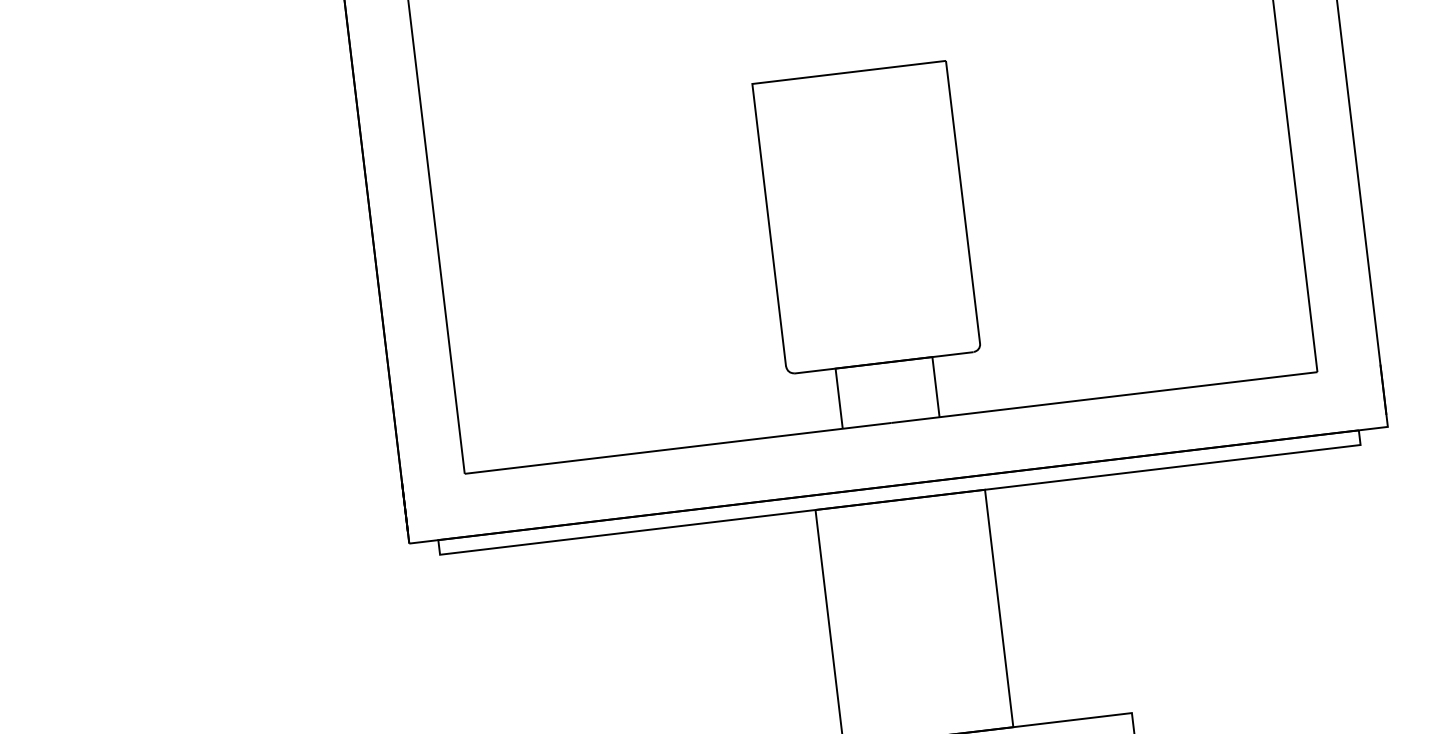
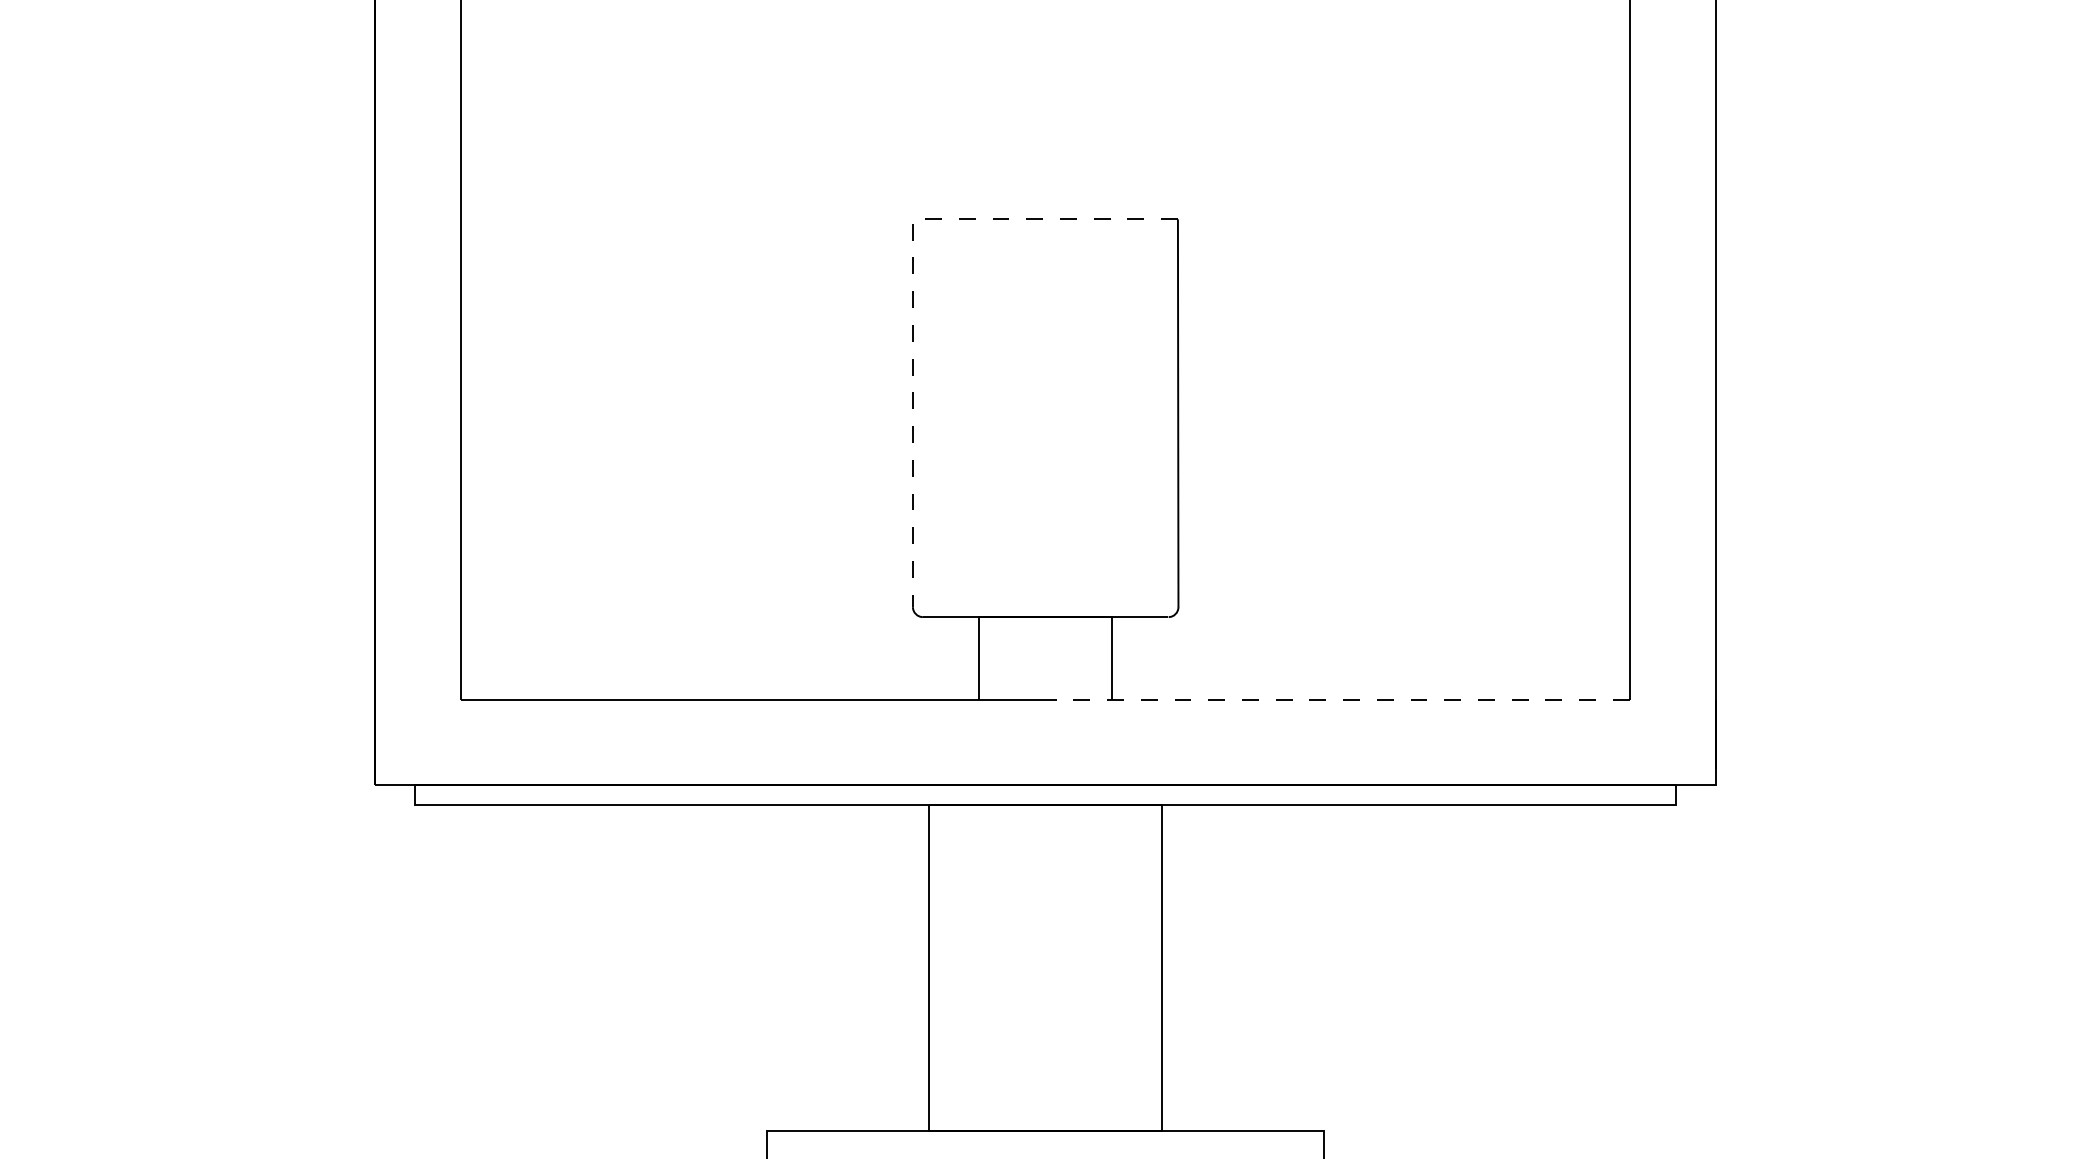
line: (757, 128) -> (912, 280), solid -> dashed
line: (1104, 397) -> (1337, 699), solid -> dashed

